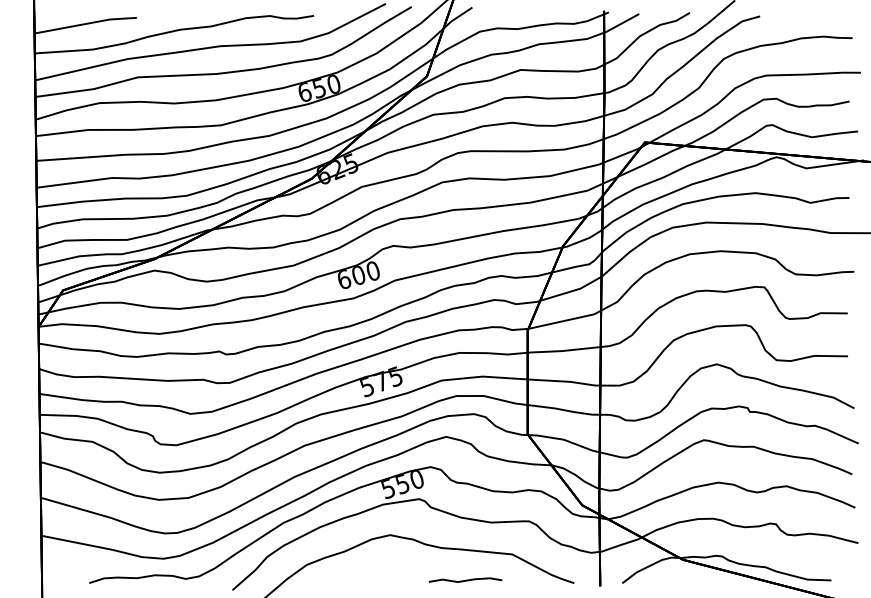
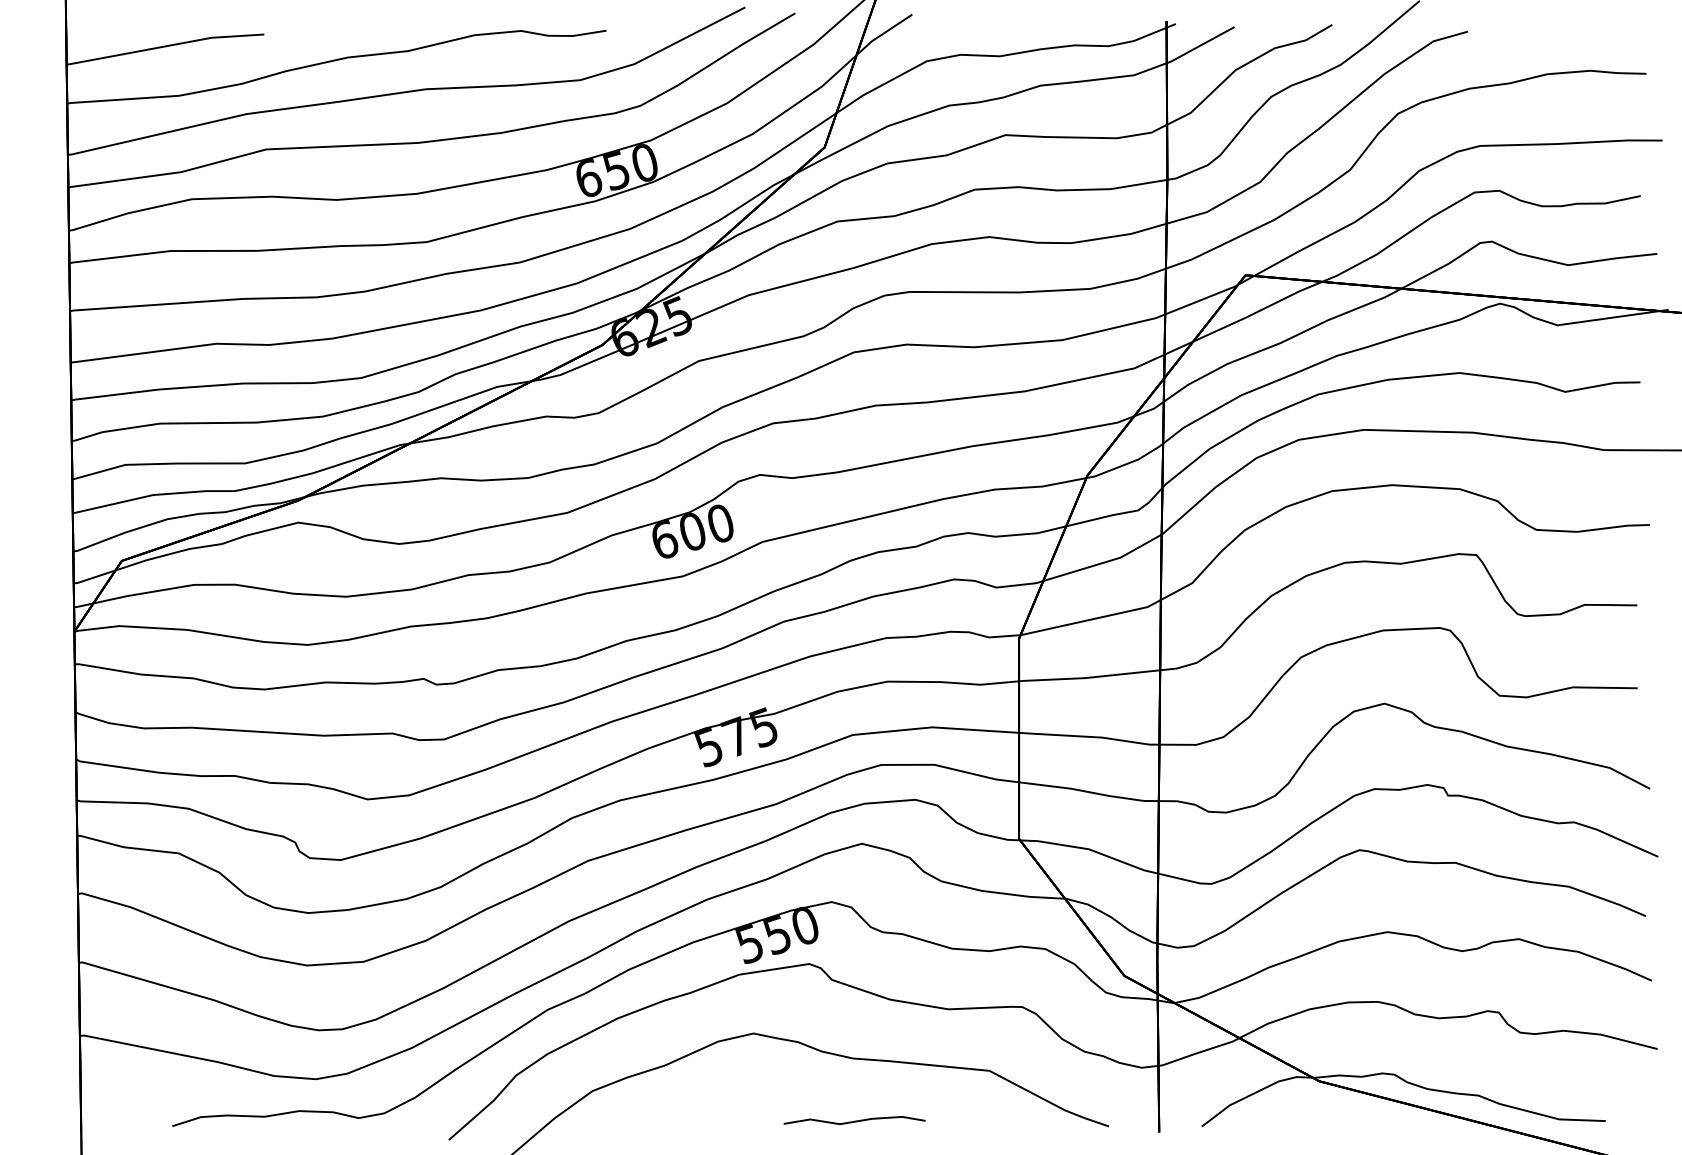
curve: (465, 579) -> (854, 1119), moved

